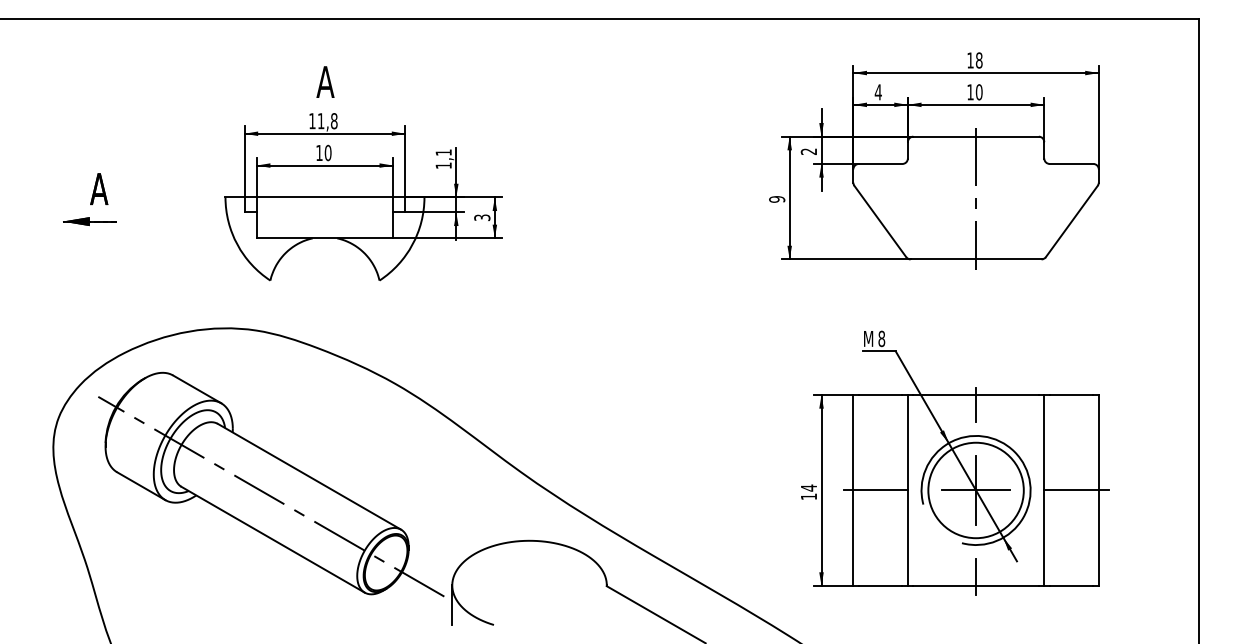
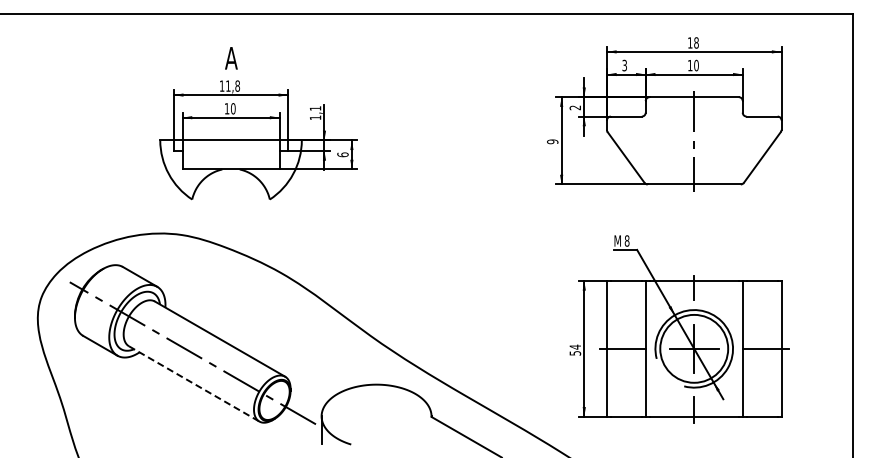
text: (878, 92) -> (624, 65), 4 -> 3
part: (89, 199) -> (63, 141), removed
text: (481, 217) -> (342, 154), 3 -> 6
text: (809, 497) -> (575, 353), 14 -> 54
line: (273, 540) -> (194, 384), solid -> dashed

